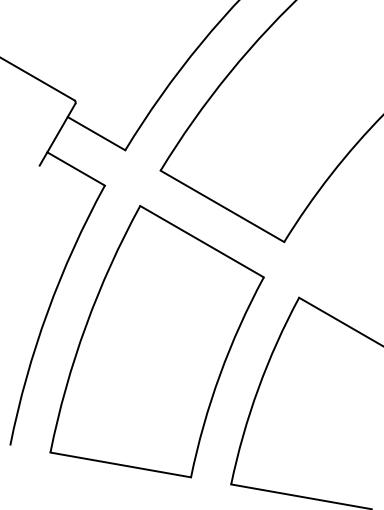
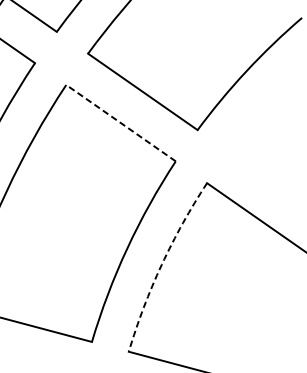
line: (201, 241) -> (120, 122), solid -> dashed
arc: (258, 388) -> (161, 264), solid -> dashed

